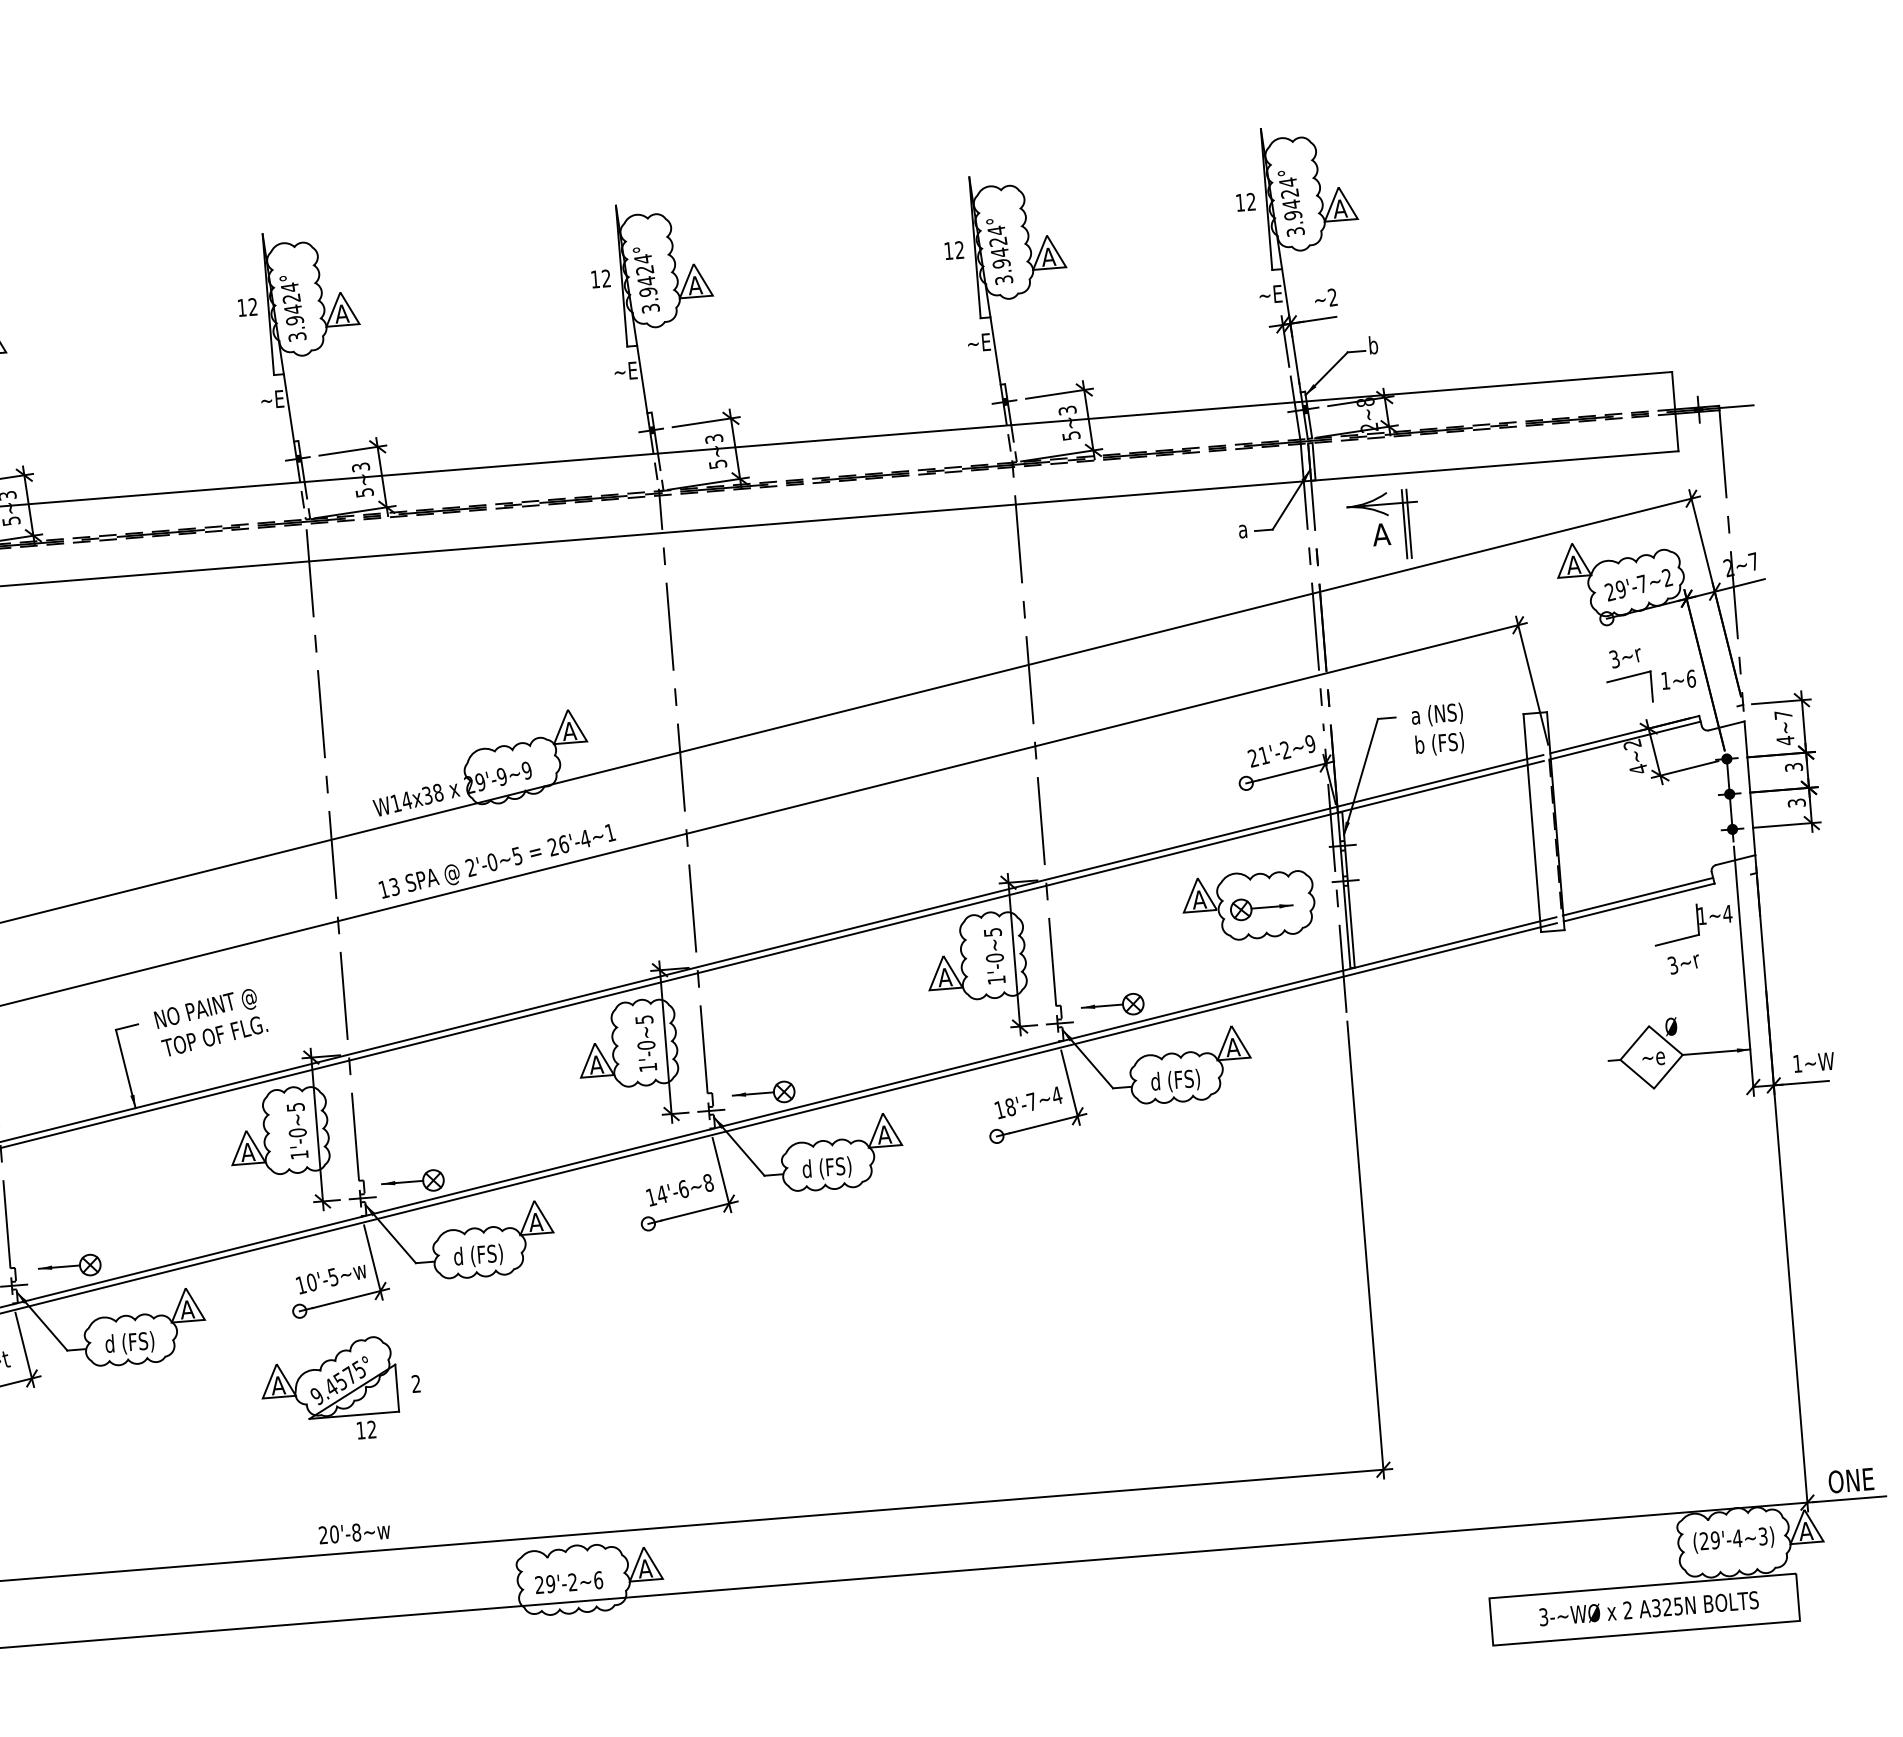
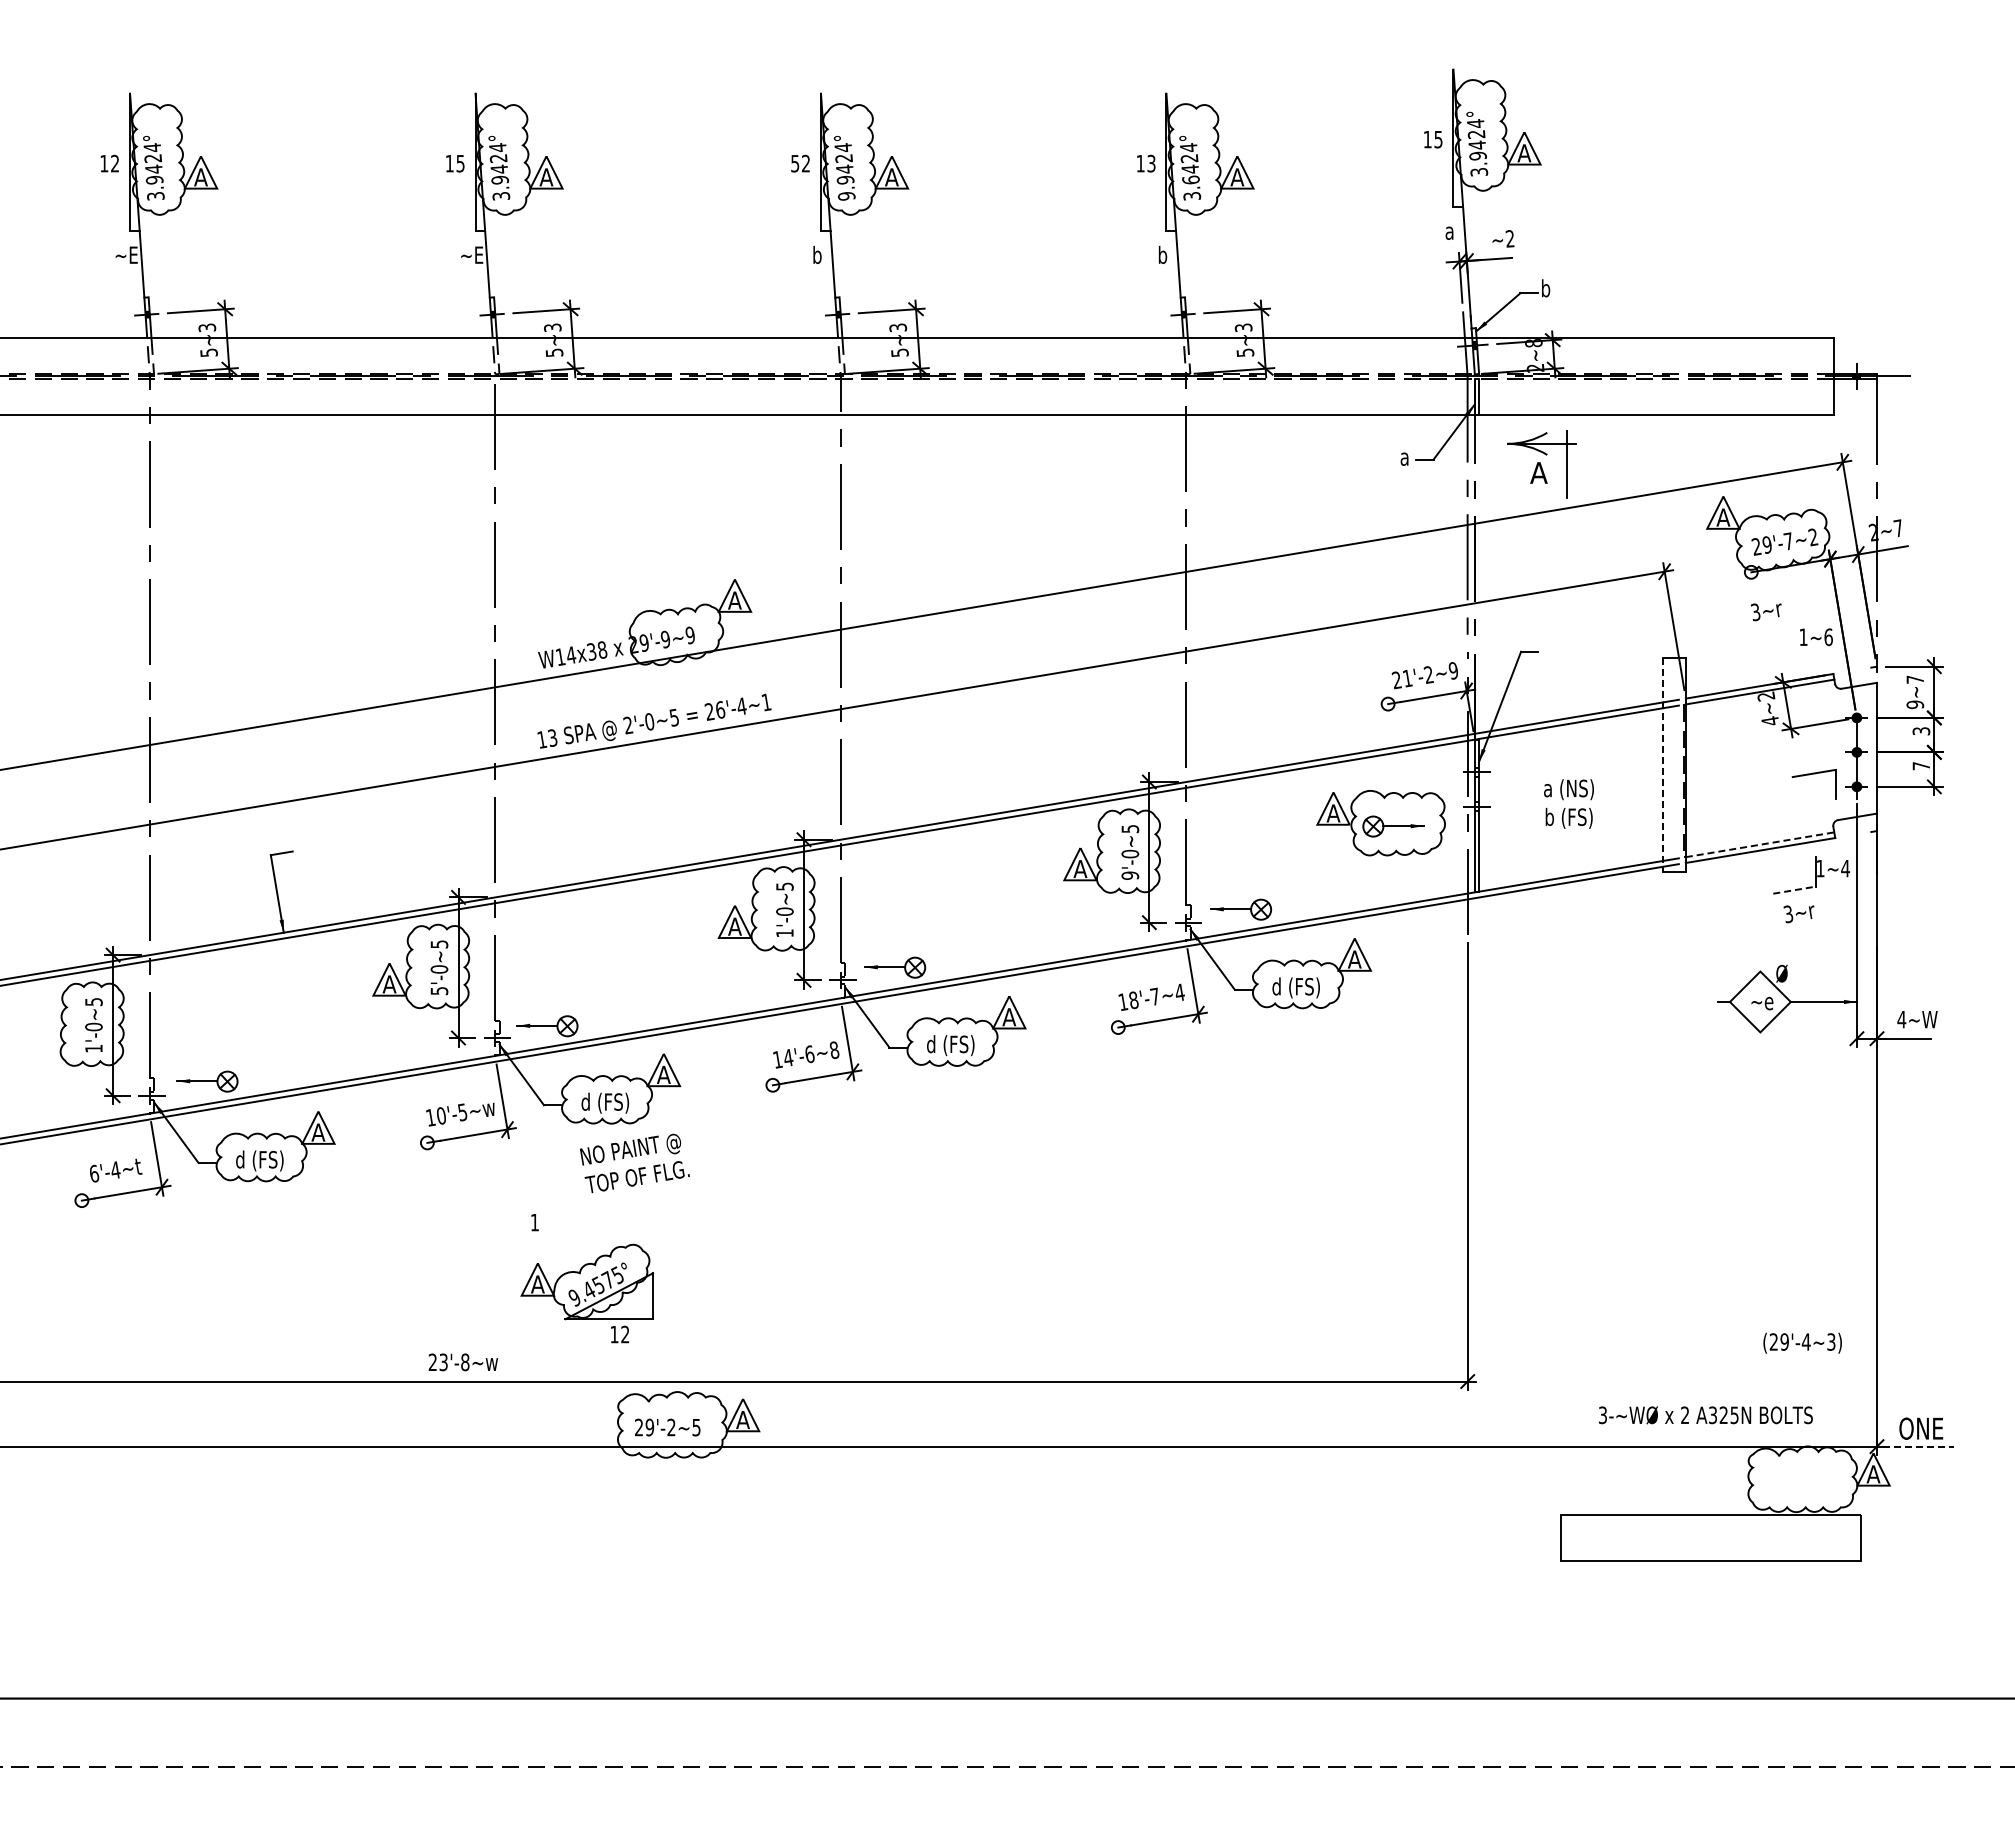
text: (1251, 201) -> (1438, 139), 12 -> 15
text: (959, 249) -> (1151, 163), 12 -> 13
text: (1000, 263) -> (1190, 179), 3.9424° -> 3.6424°
text: (595, 279) -> (795, 163), 12 -> 52
text: (1271, 293) -> (1450, 230), ~E -> a
text: (253, 306) -> (460, 163), 12 -> 15
text: (650, 308) -> (846, 196), 3.9424° -> 9.9424°
text: (979, 342) -> (1163, 254), ~E -> b
text: (625, 370) -> (817, 254), ~E -> b
line: (1404, 523) -> (1562, 464), removed
part: (1624, 679) -> (1809, 775), moved
text: (1437, 729) -> (1568, 803), moved
text: (1785, 740) -> (1915, 704), 4~7 -> 9~7
text: (1796, 803) -> (1921, 766), 3 -> 7
line: (1531, 822) -> (1662, 764), solid -> dashed
line: (1638, 896) -> (1760, 844), solid -> dashed
line: (1677, 940) -> (1794, 890), solid -> dashed
text: (996, 979) -> (1130, 875), 1'-0~5 -> 9'-0~5
text: (210, 1022) -> (634, 1163), moved
text: (1797, 1063) -> (1901, 1019), 1~W -> 4~W
text: (299, 1155) -> (439, 991), 1'-0~5 -> 5'-0~5
text: (415, 1383) -> (534, 1222), 2 -> 1
part: (329, 1390) -> (587, 1293), moved
line: (1849, 1499) -> (1918, 1446), solid -> dashed
text: (334, 1534) -> (443, 1362), 20'-8~w -> 23'-8~w
text: (1733, 1539) -> (1802, 1342), moved
text: (598, 1580) -> (696, 1427), 29'-2~6 -> 29'-2~5
text: (1648, 1608) -> (1705, 1415), moved

